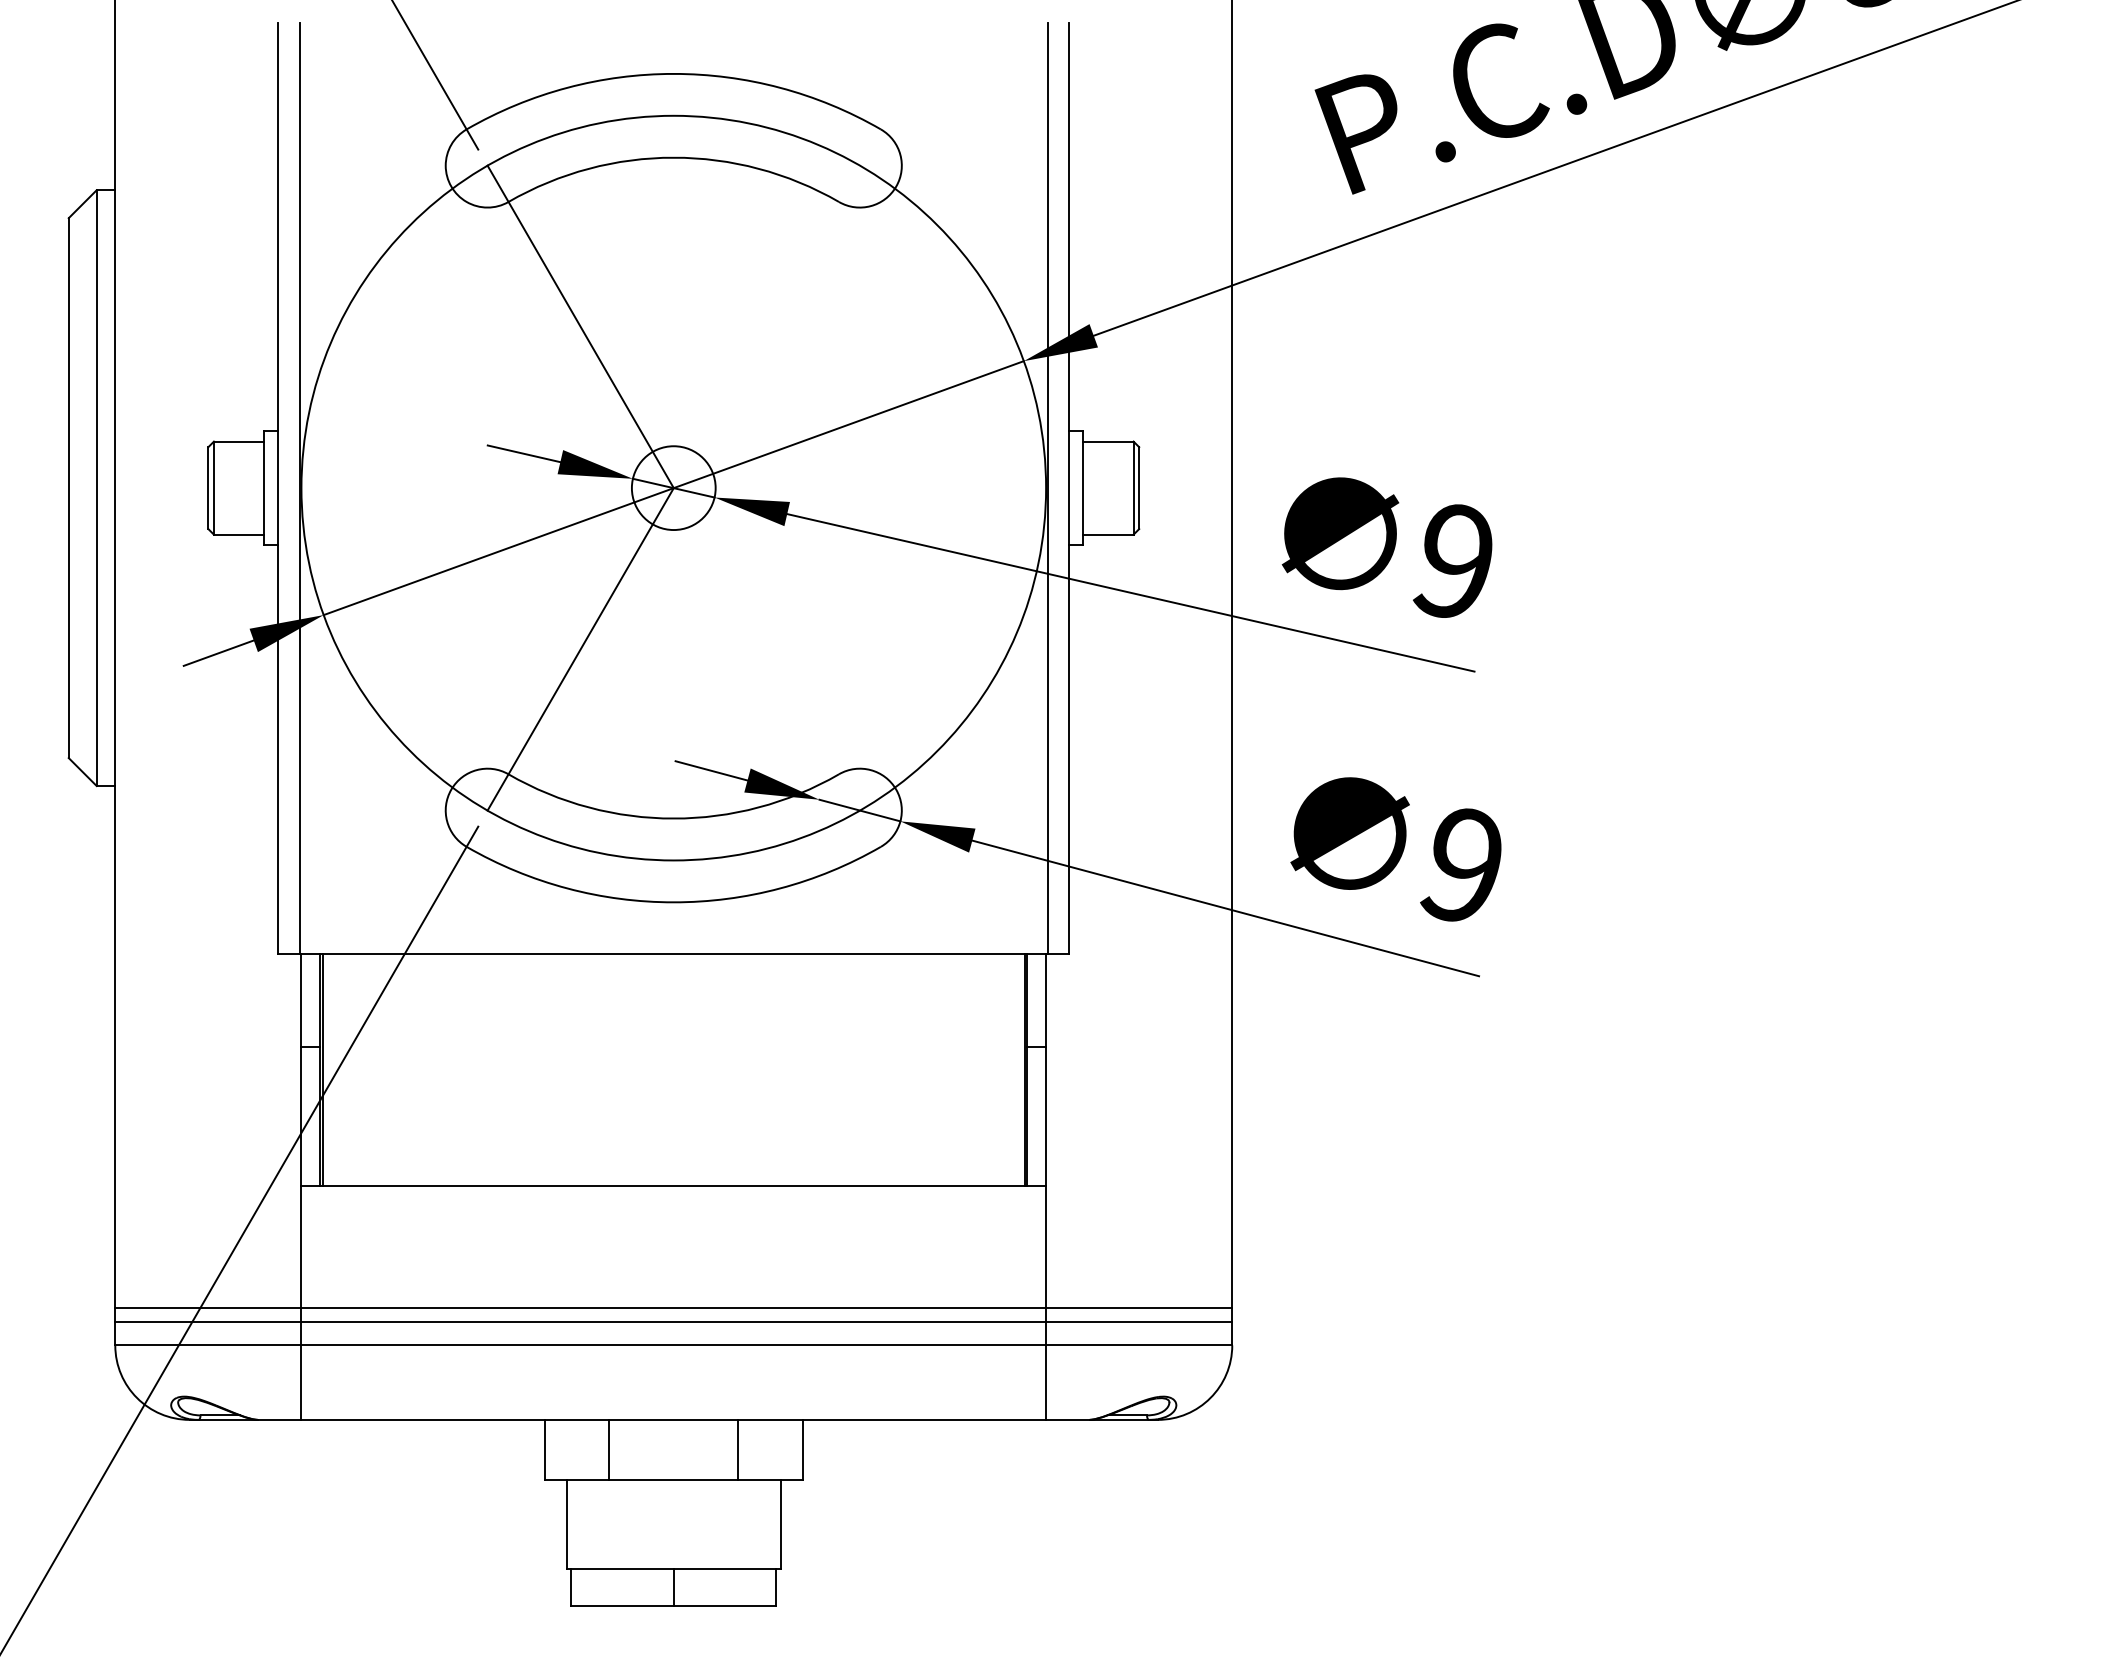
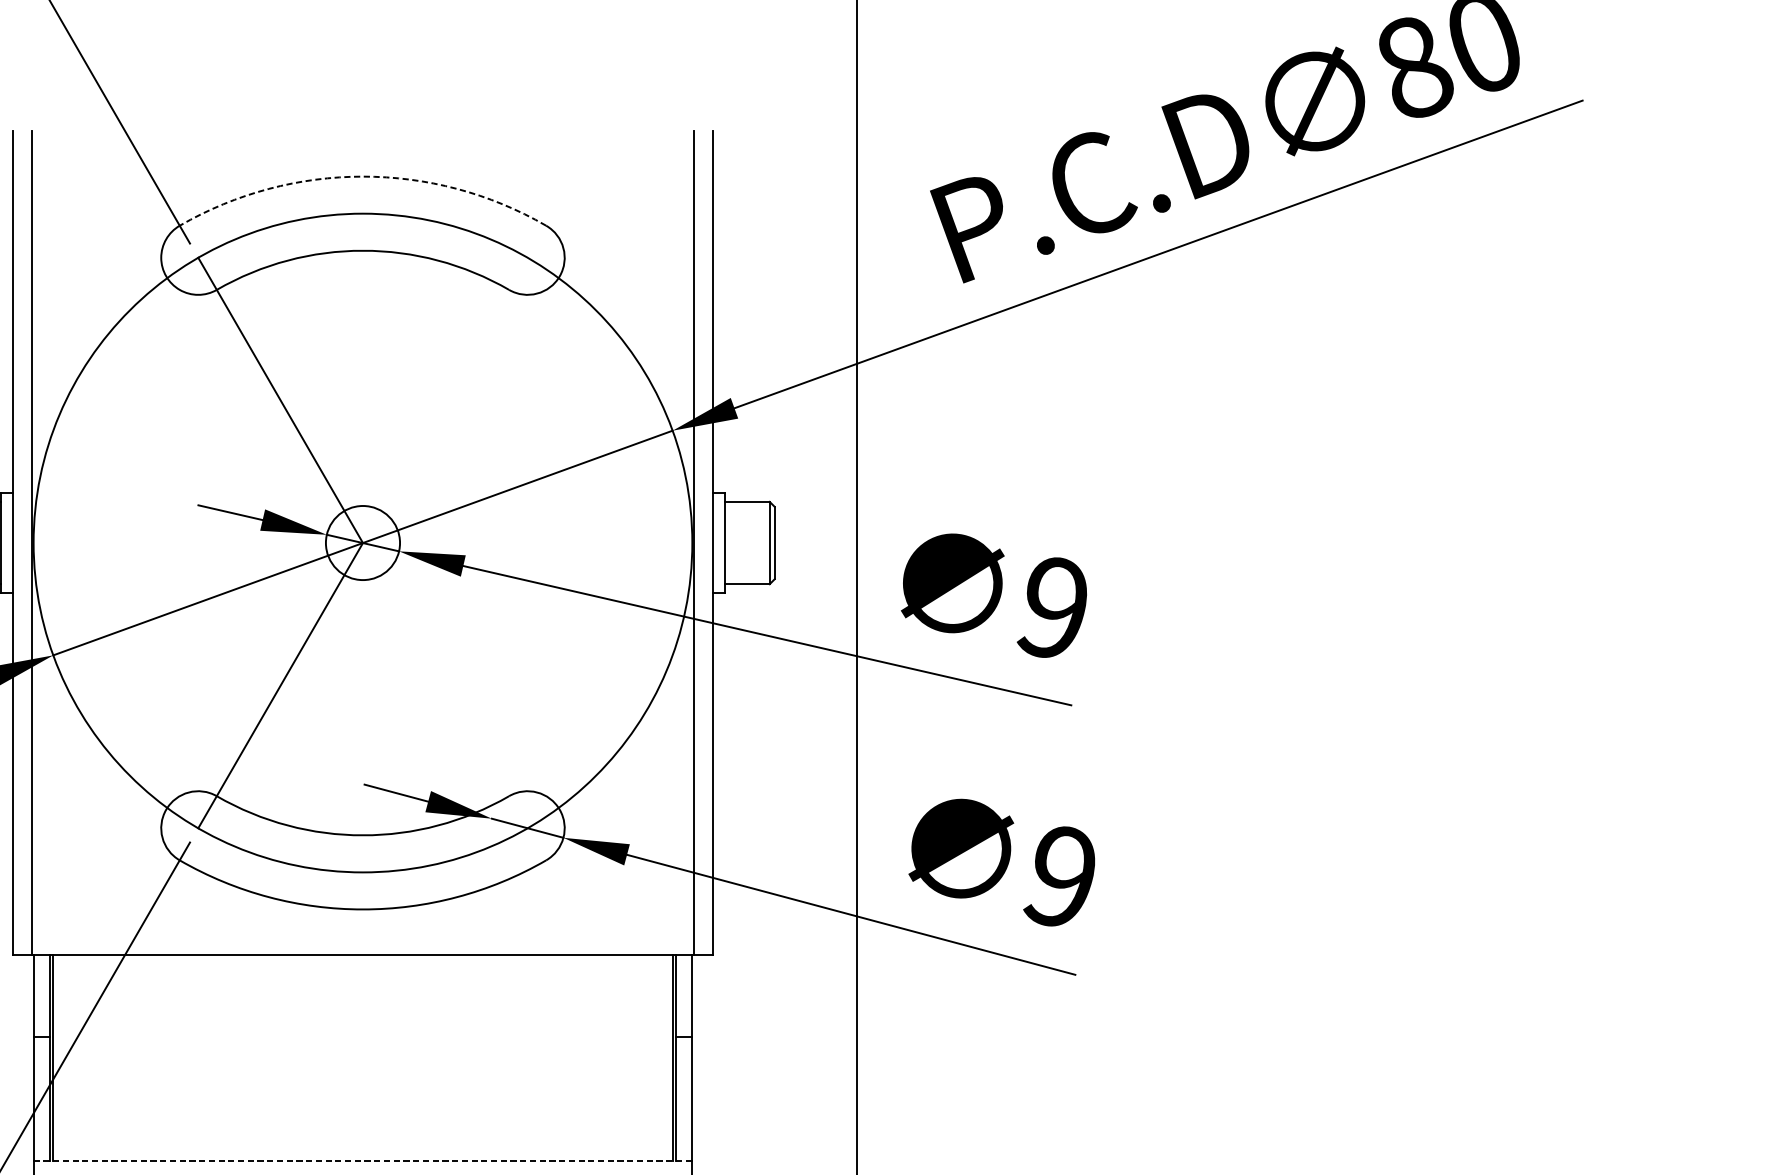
arc: (673, 73) -> (362, 176), solid -> dashed
line: (674, 1186) -> (363, 1160), solid -> dashed

